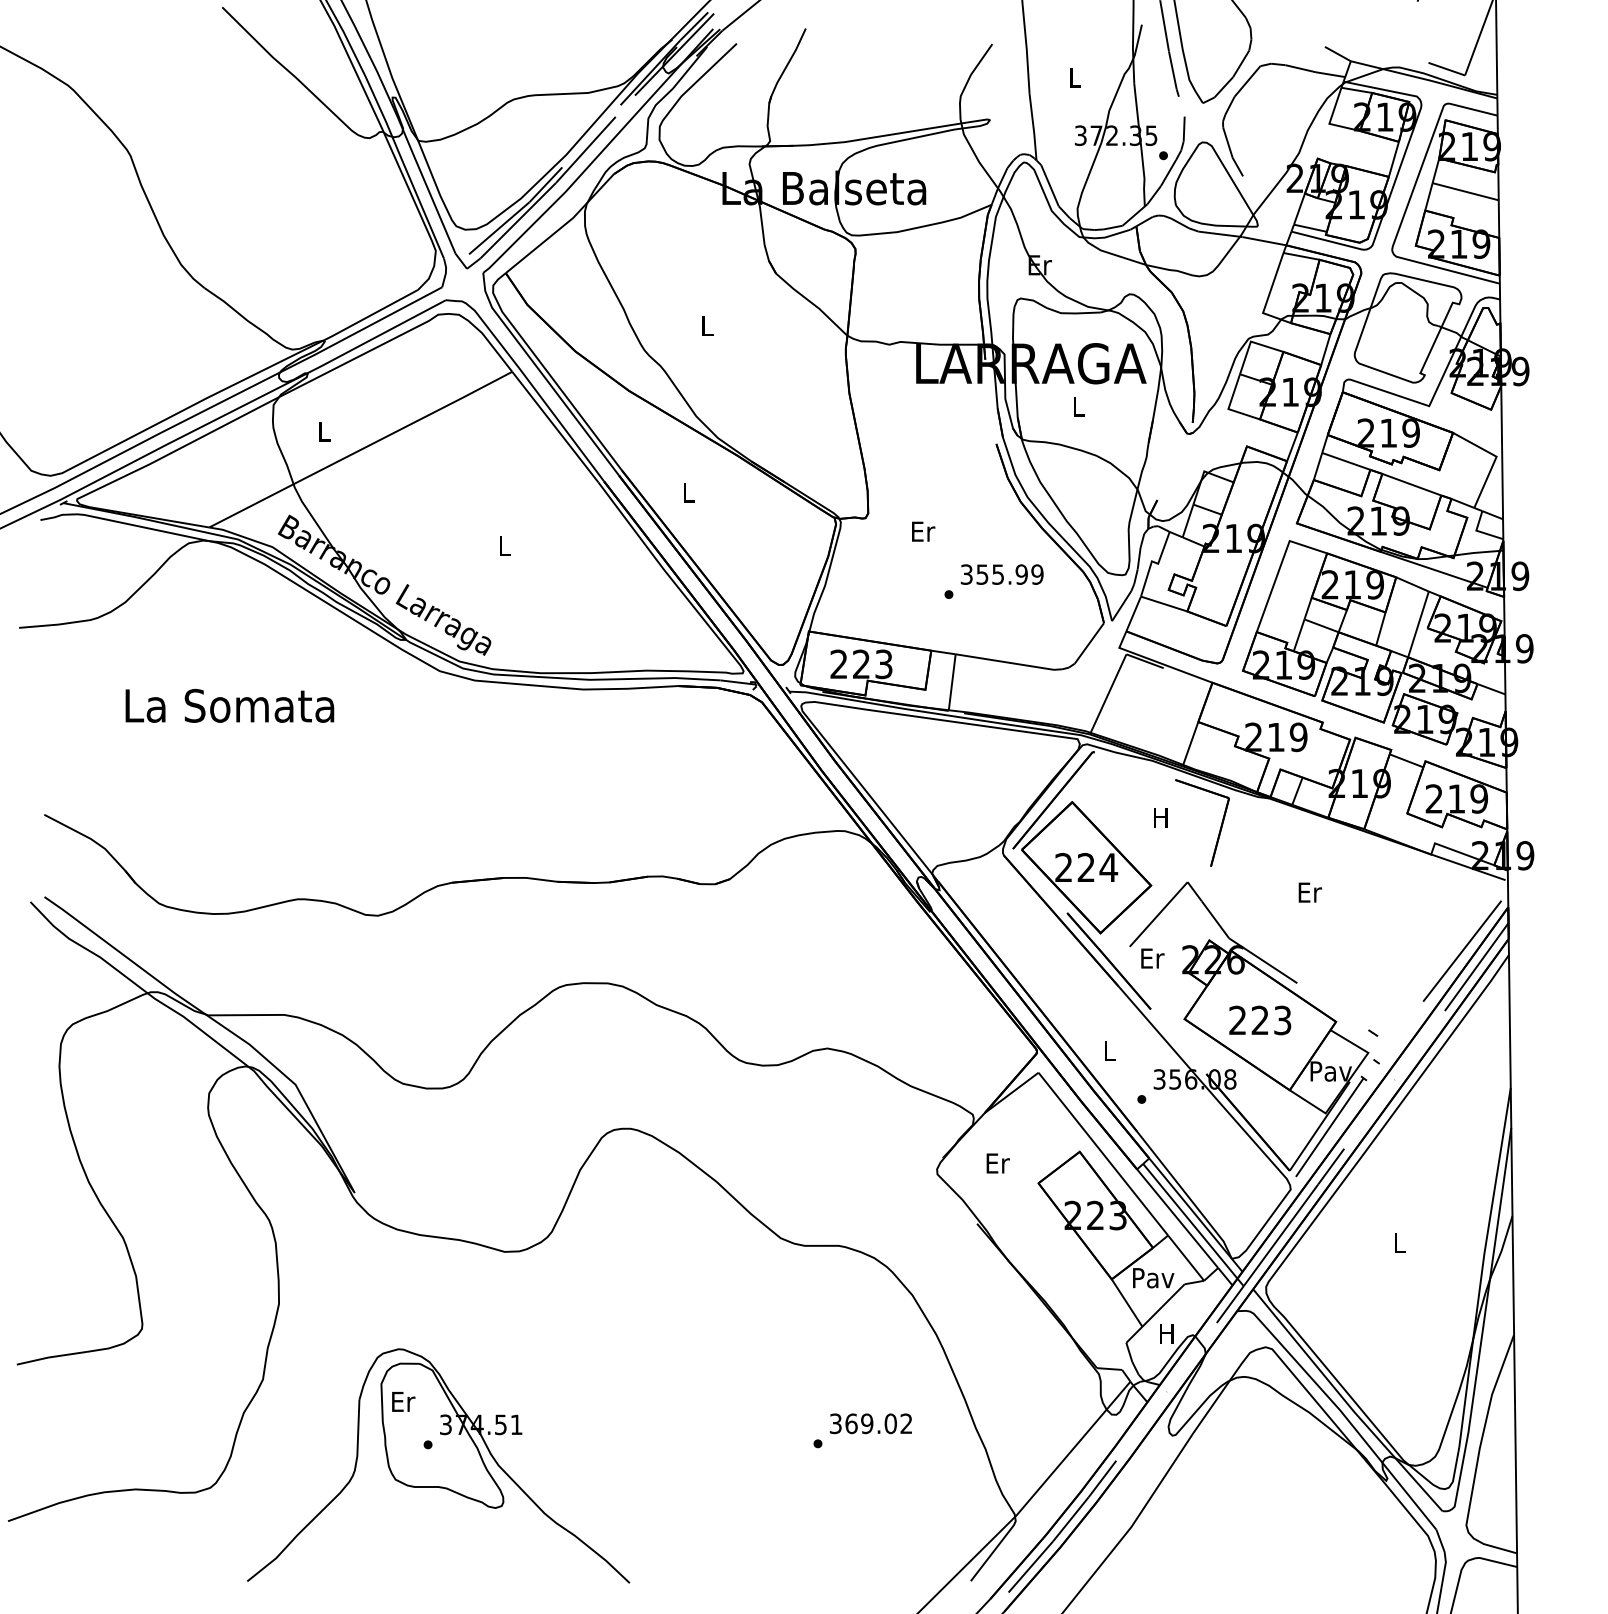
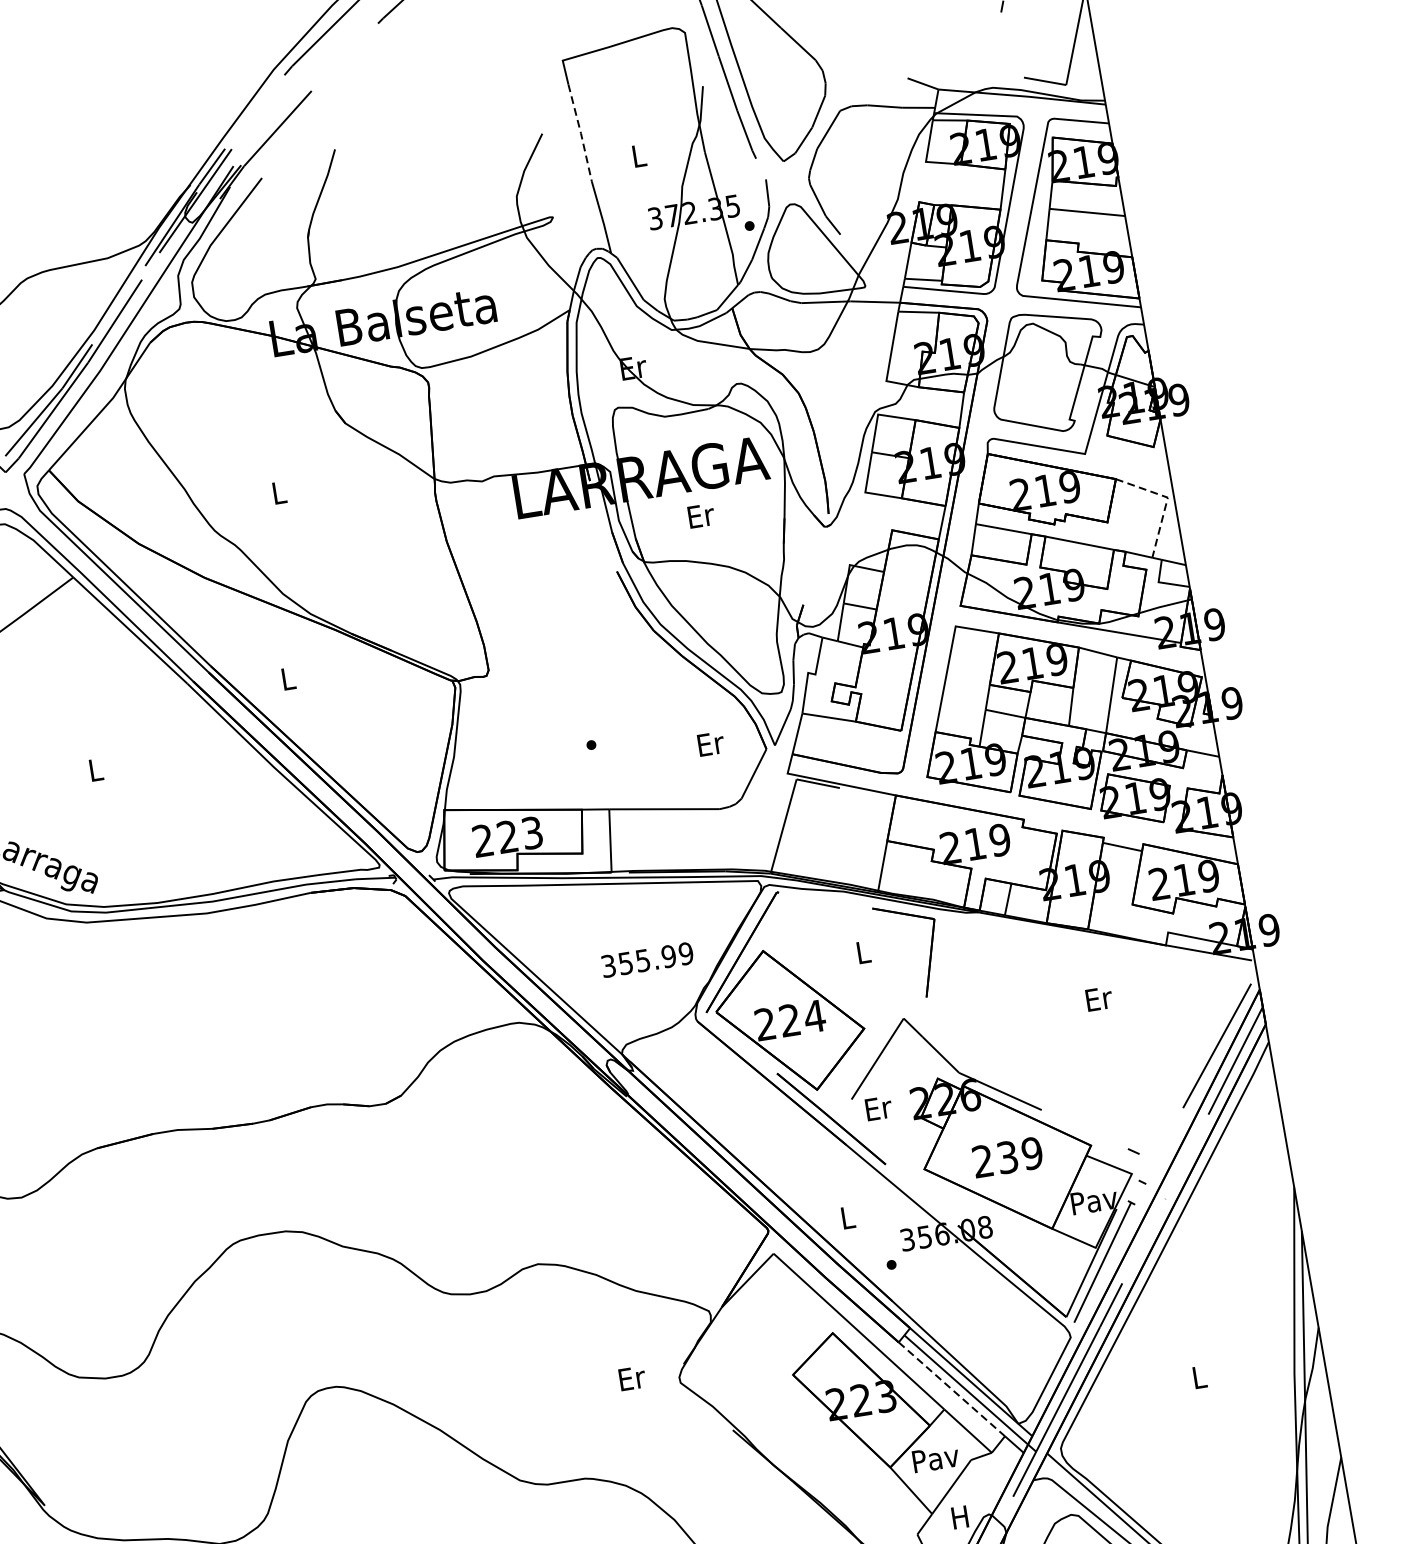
line: (1026, 49) -> (580, 133), solid -> dashed
text: (1079, 406) -> (701, 515), L -> Er
line: (1495, 459) -> (1167, 500), solid -> dashed
text: (923, 531) -> (711, 743), moved
text: (1001, 574) -> (646, 959), moved
text: (1160, 817) -> (862, 952), H -> L
text: (1309, 892) -> (1098, 998), moved
text: (1271, 1020) -> (1019, 1155), 223 -> 239
text: (997, 1163) -> (631, 1378), moved
line: (1177, 1218) -> (951, 1389), solid -> dashed

